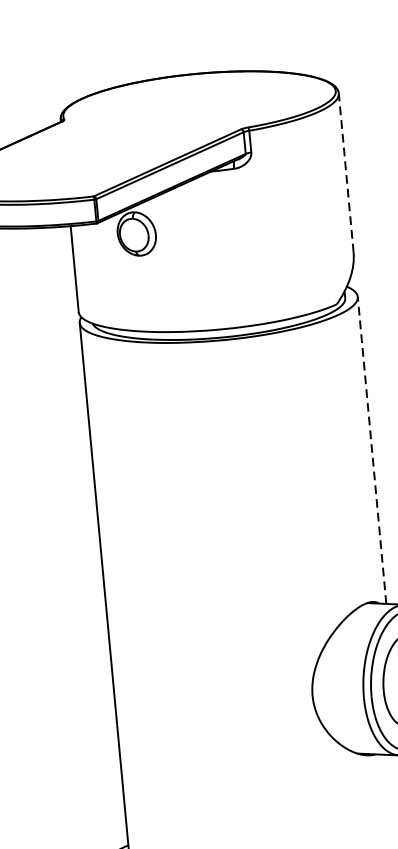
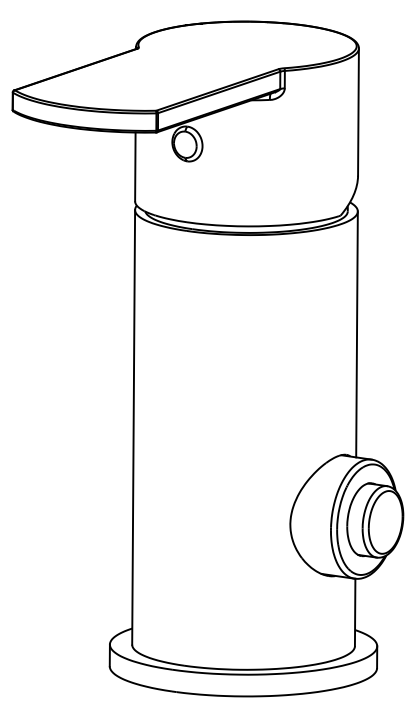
line: (346, 173) -> (358, 112), dashed -> solid
line: (372, 450) -> (357, 334), dashed -> solid

